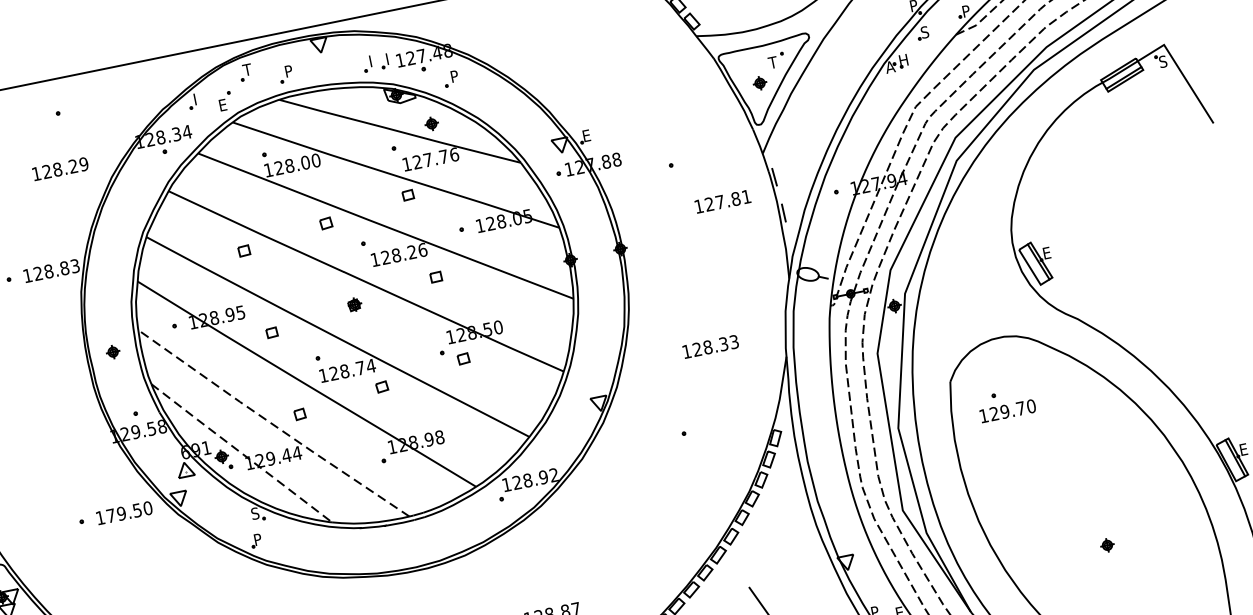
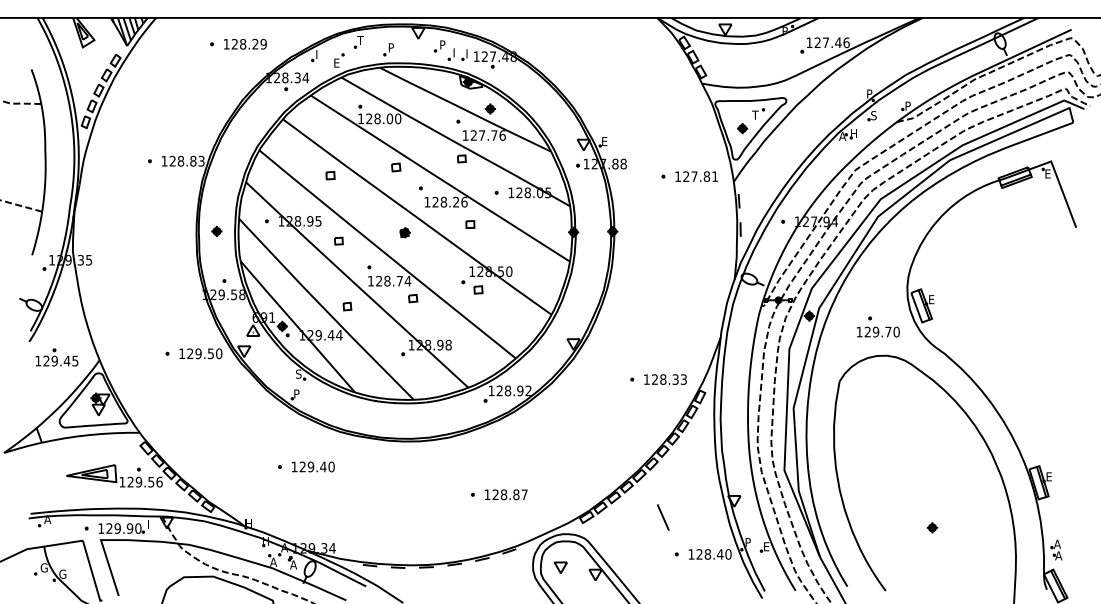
text: (1162, 61) -> (1047, 173), S -> E
part: (450, 79) -> (439, 46), moved
text: (60, 168) -> (245, 43), moved
text: (722, 201) -> (696, 176), moved
text: (710, 346) -> (665, 379), moved
part: (1006, 403) -> (878, 326), moved
line: (272, 423) -> (325, 309), dashed -> solid
line: (241, 452) -> (297, 326), dashed -> solid
text: (111, 515) -> (190, 353), 179.50 -> 129.50

